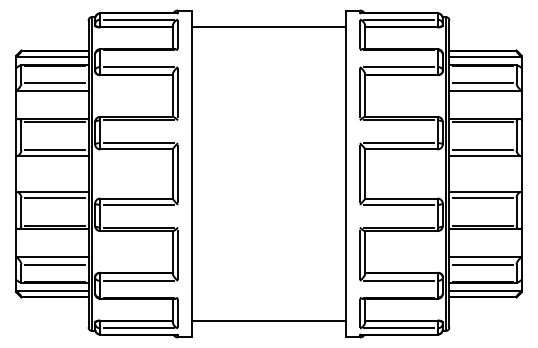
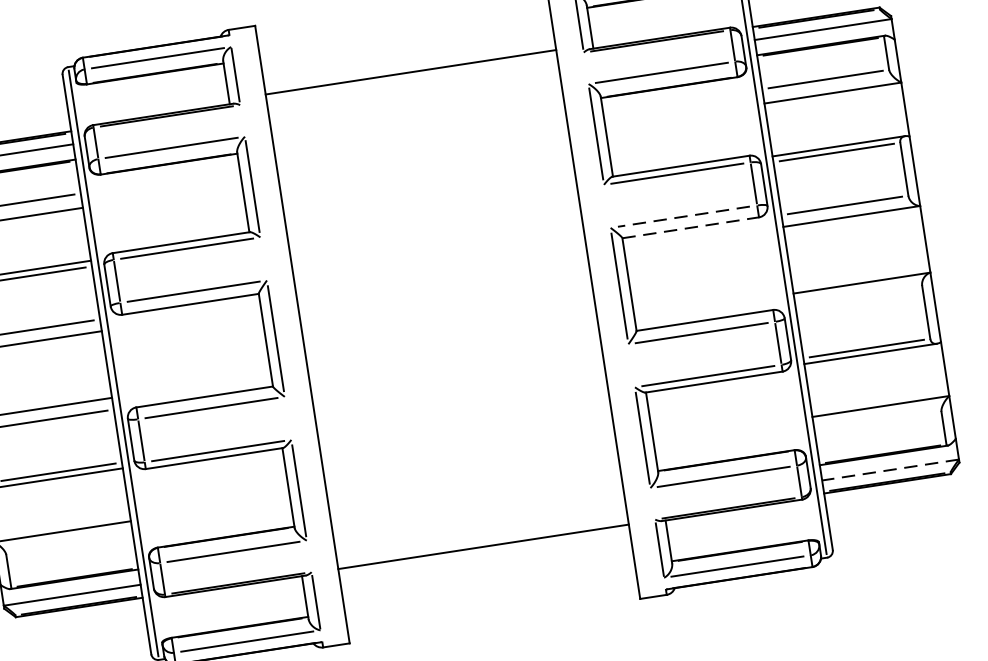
line: (268, 26) -> (409, 71), moved
line: (398, 143) -> (683, 217), solid -> dashed
line: (401, 149) -> (690, 227), solid -> dashed
line: (482, 197) -> (857, 295), removed
line: (54, 264) -> (68, 545), removed
line: (482, 264) -> (877, 421), removed
line: (485, 290) -> (890, 469), solid -> dashed
line: (268, 321) -> (482, 547), moved

